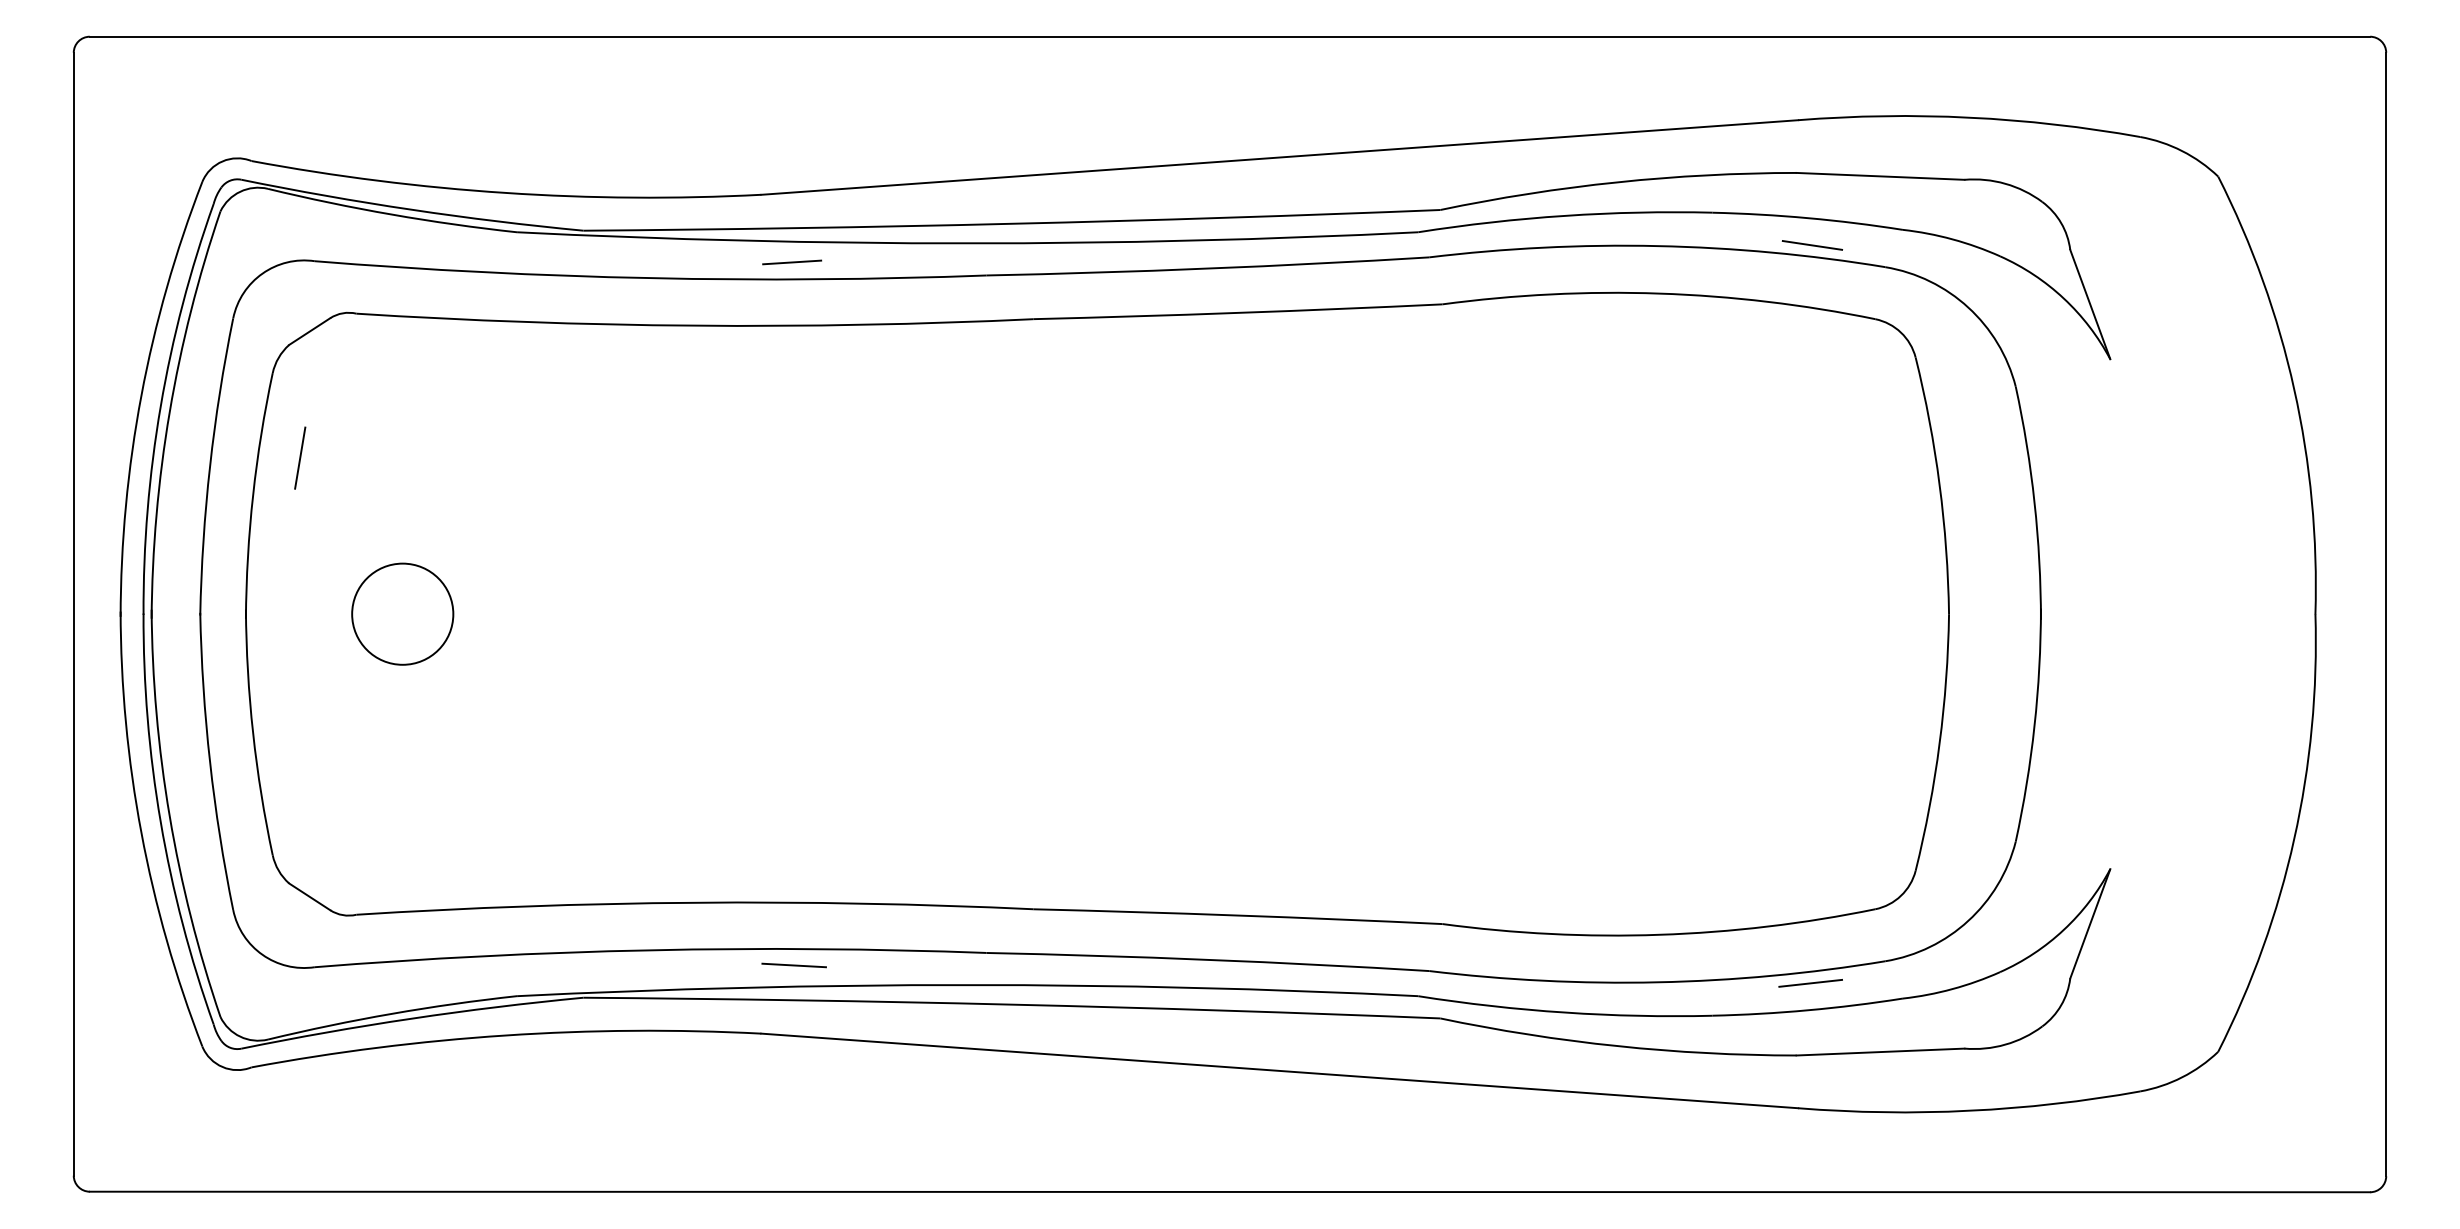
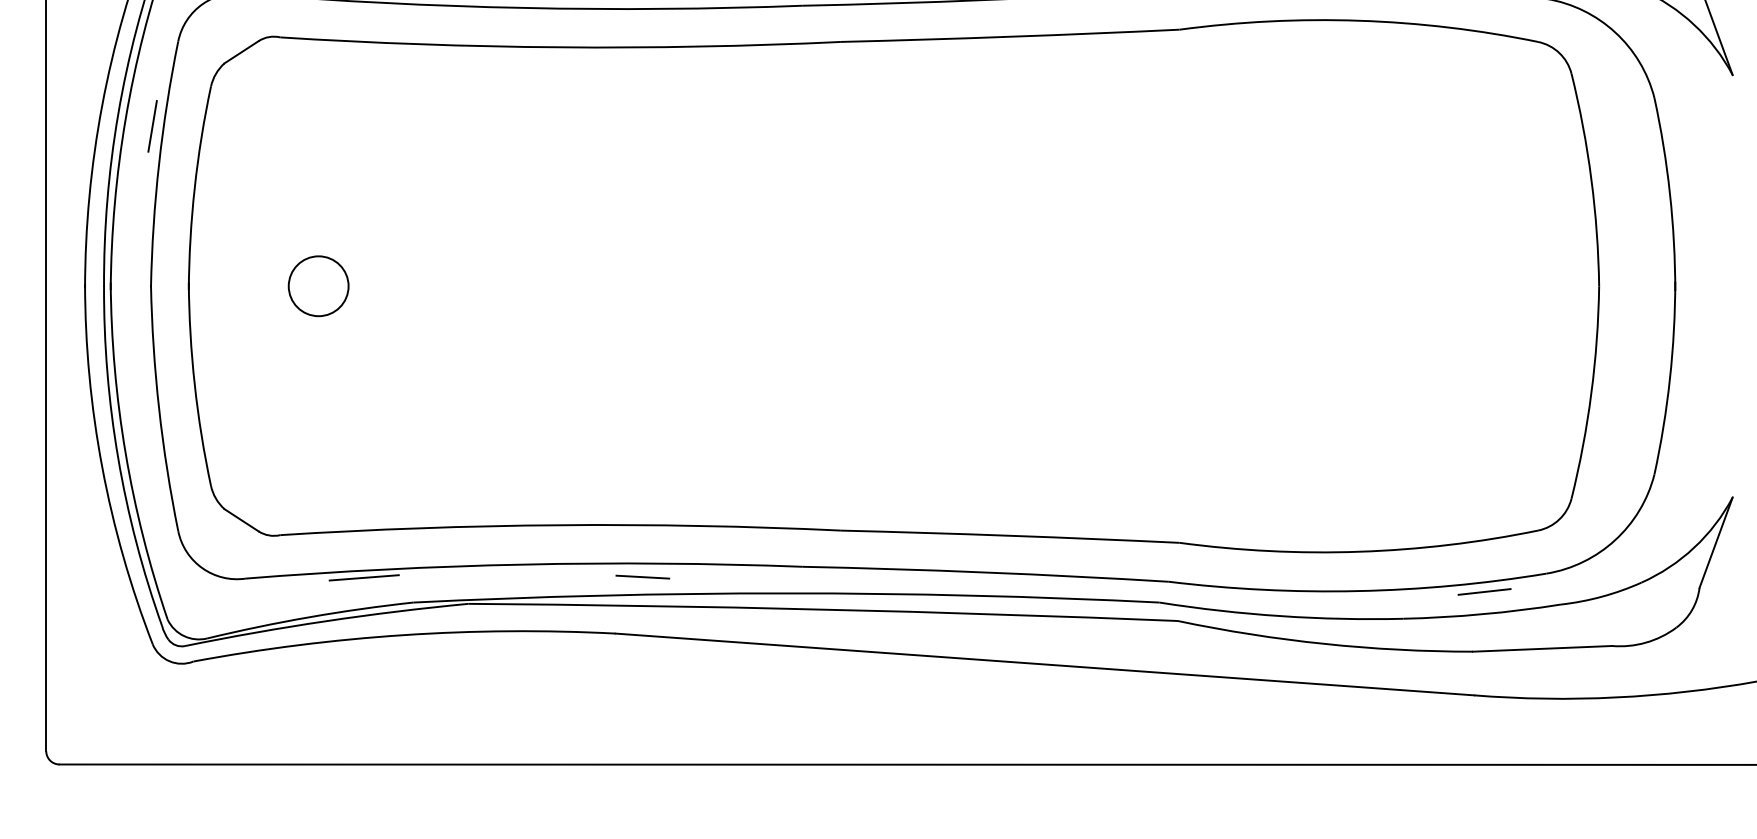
line: (300, 457) -> (152, 125), moved
circle: (402, 614) -> (318, 286), size x0.71
line: (457, 966) -> (364, 577), added

